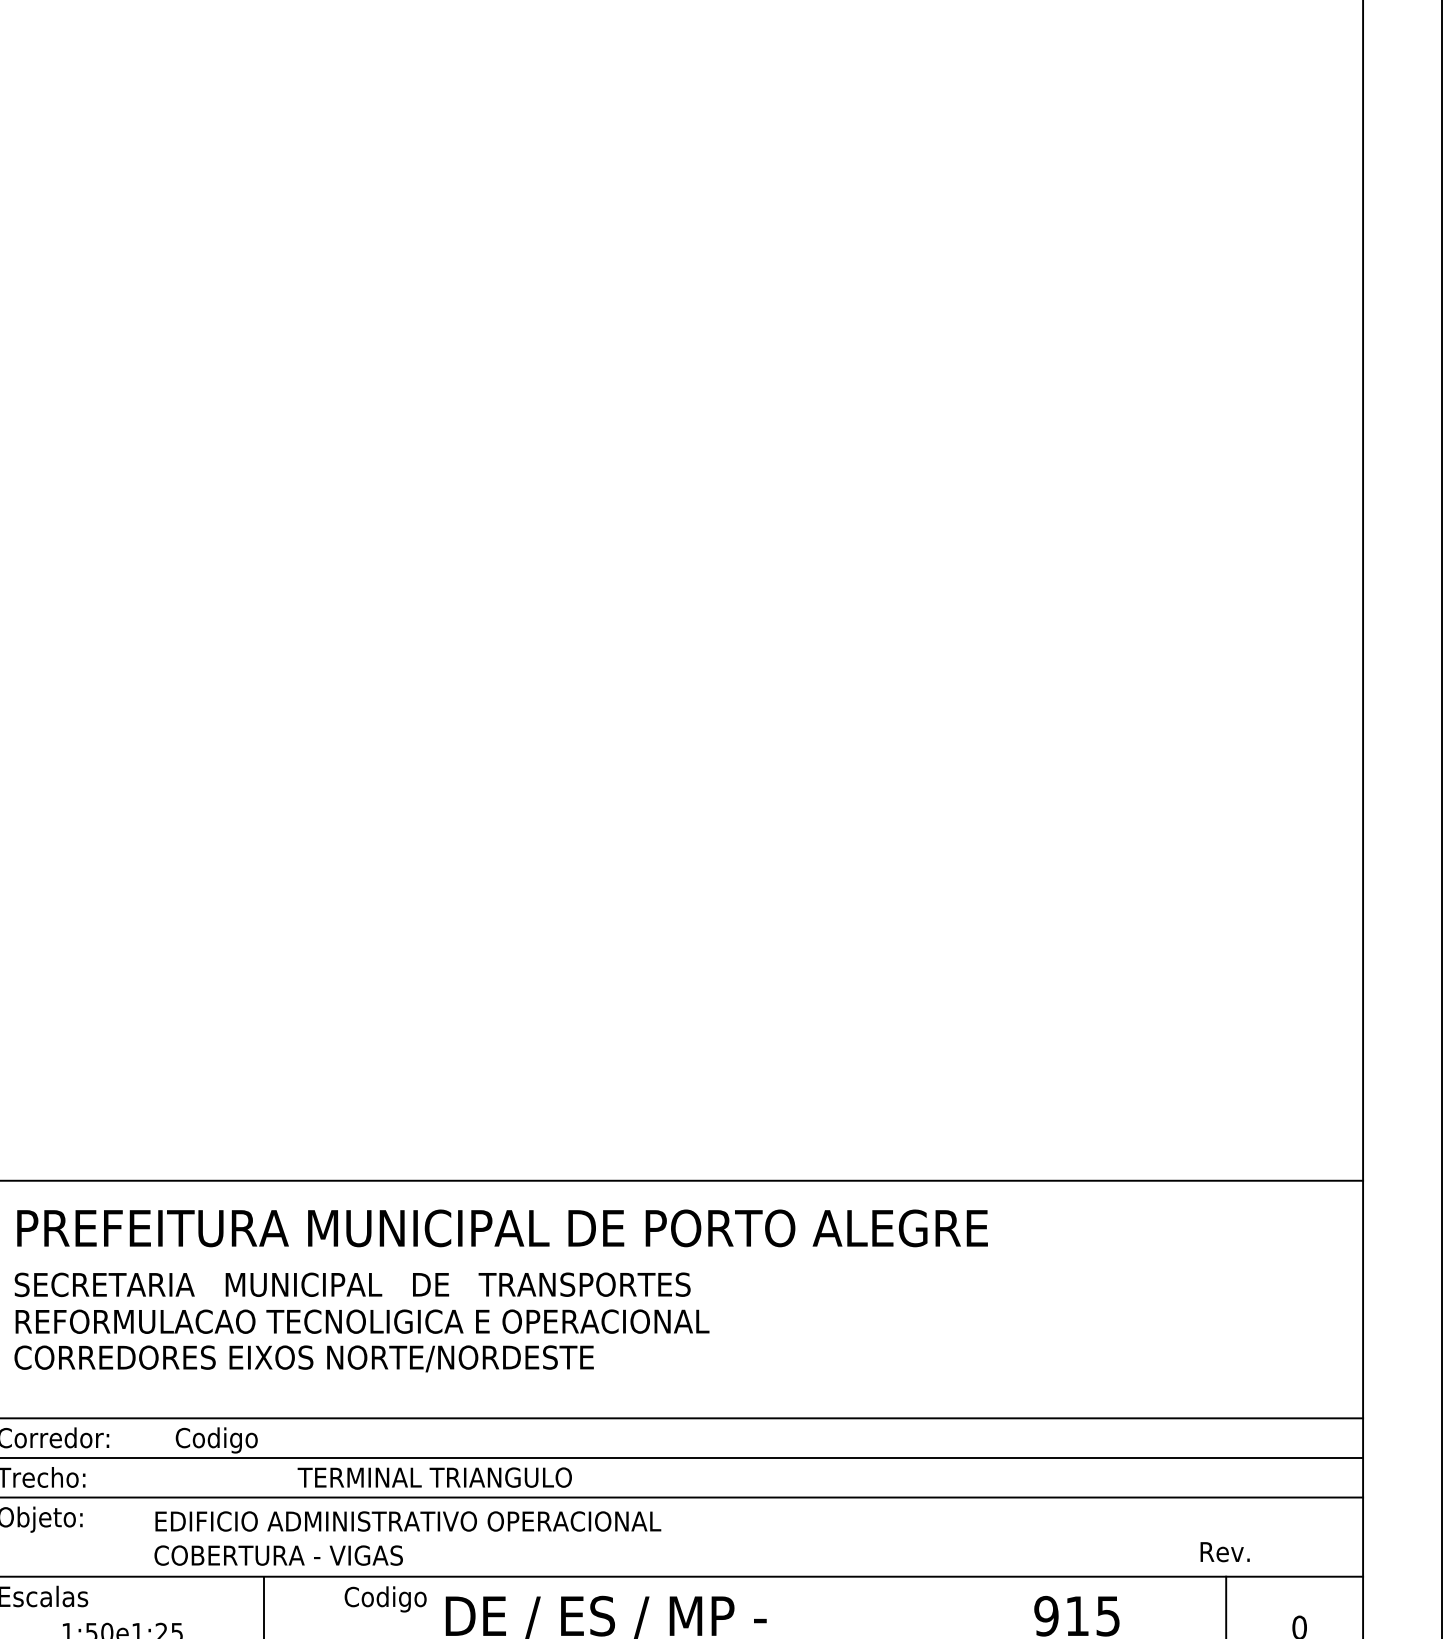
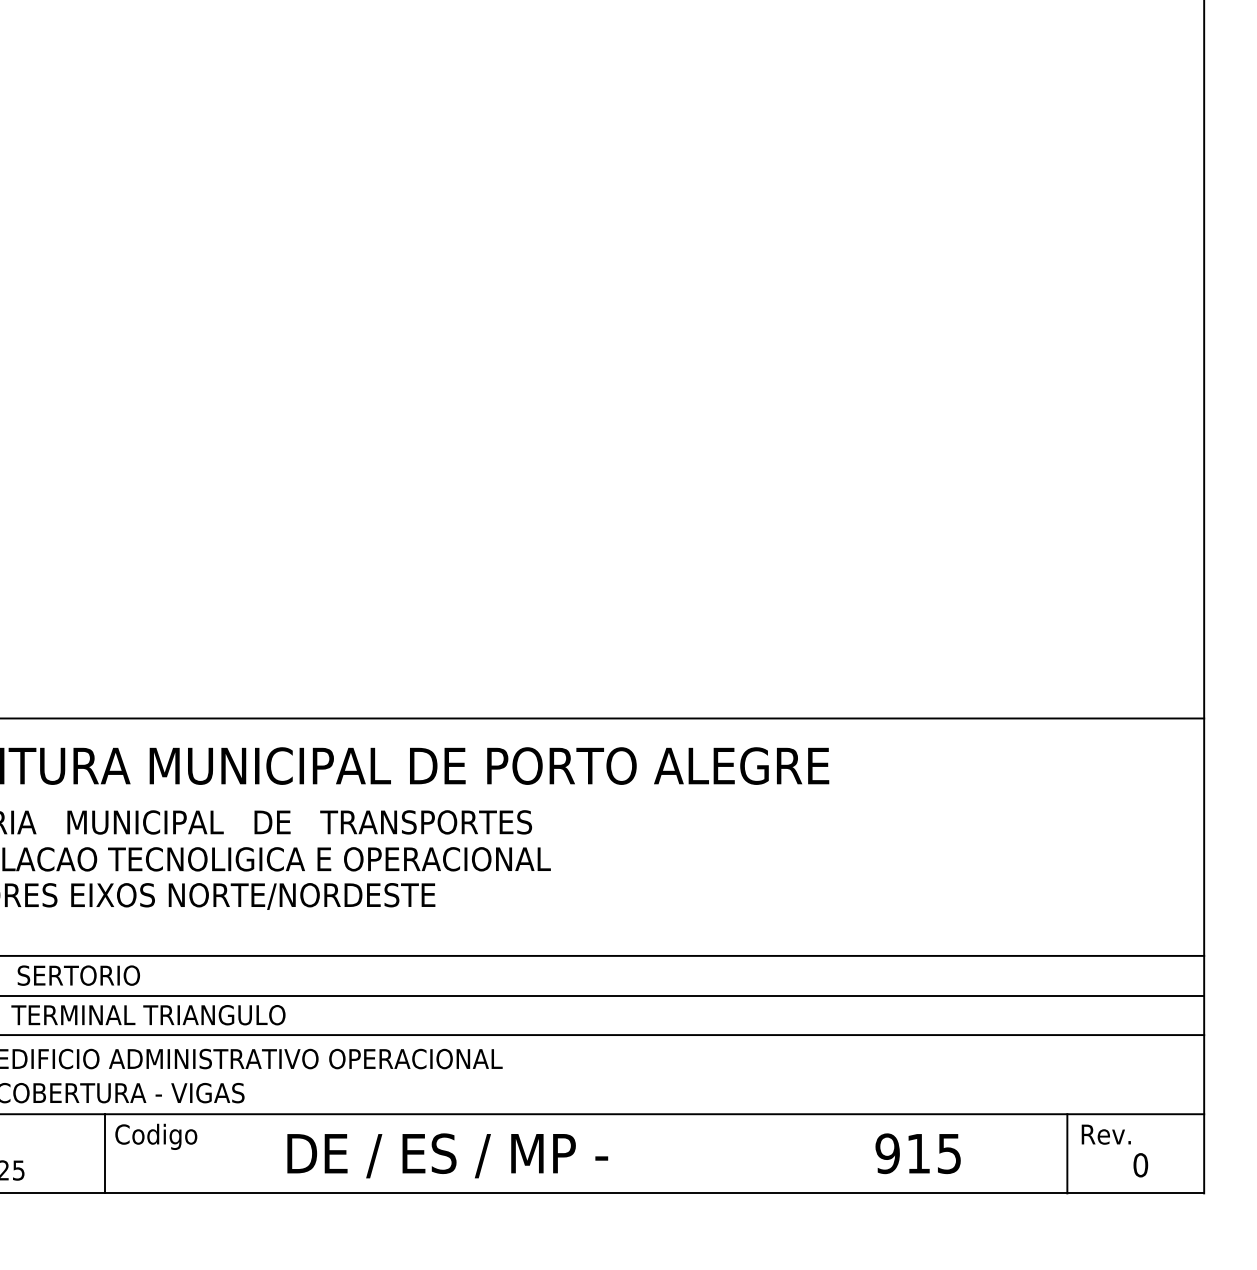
text: (236, 1440) -> (78, 978), Codigo -> SERTORIO
text: (434, 1477) -> (148, 1015), moved
text: (1224, 1552) -> (1105, 1134), moved
text: (385, 1599) -> (156, 1136), moved

